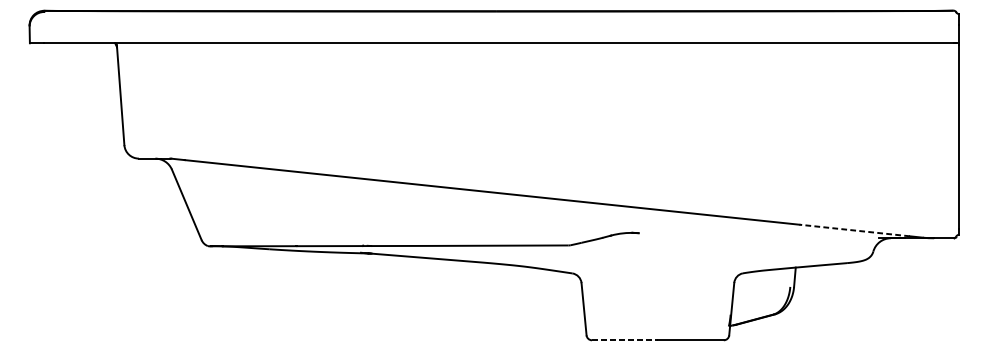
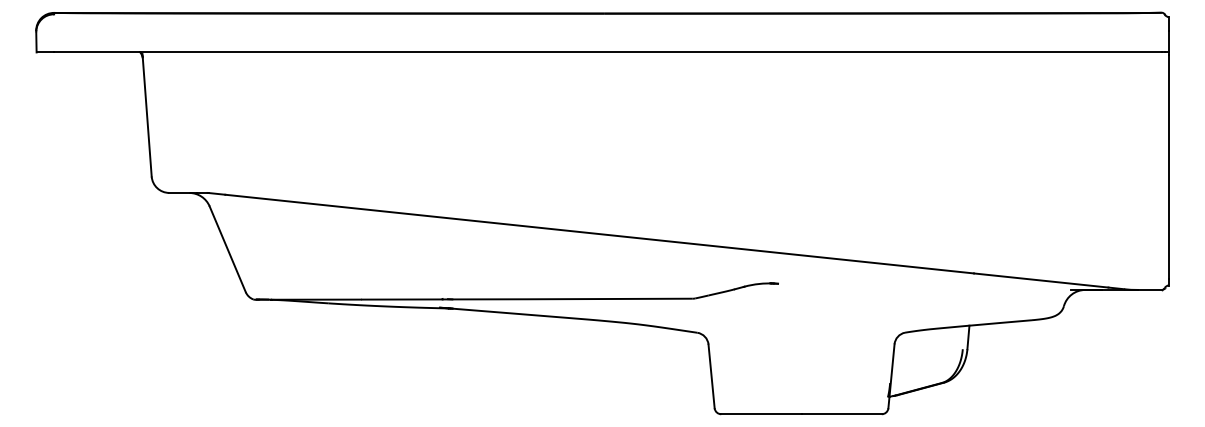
line: (854, 230) -> (1041, 280), dashed -> solid
line: (625, 340) -> (761, 414), dashed -> solid

